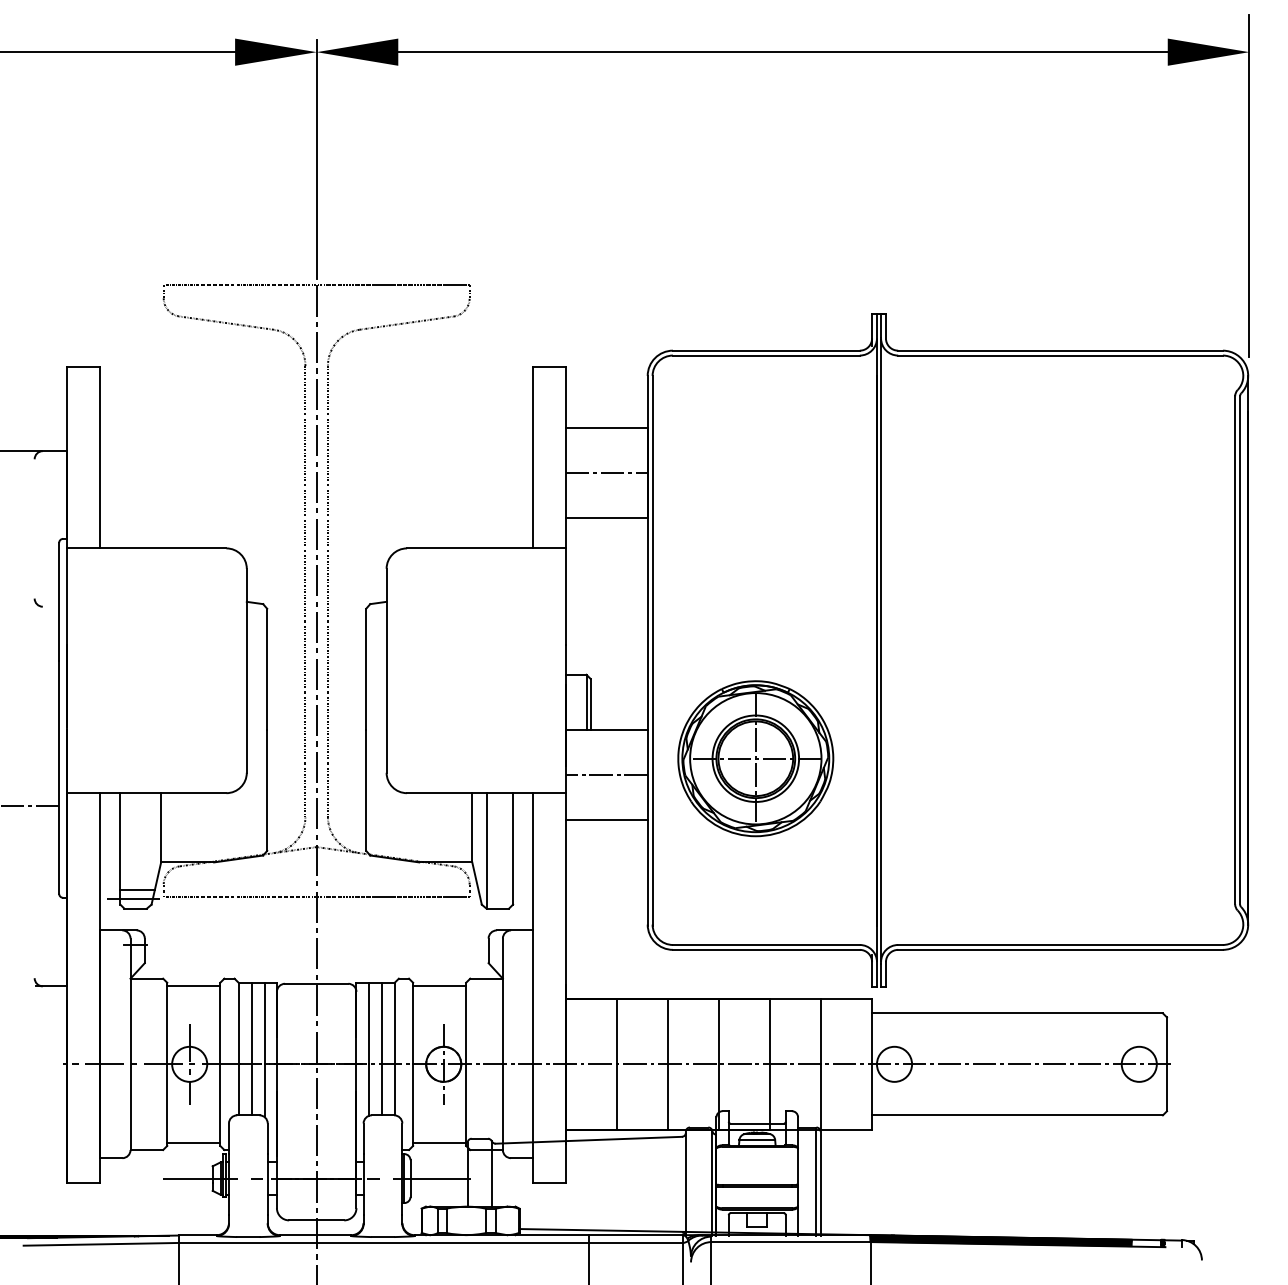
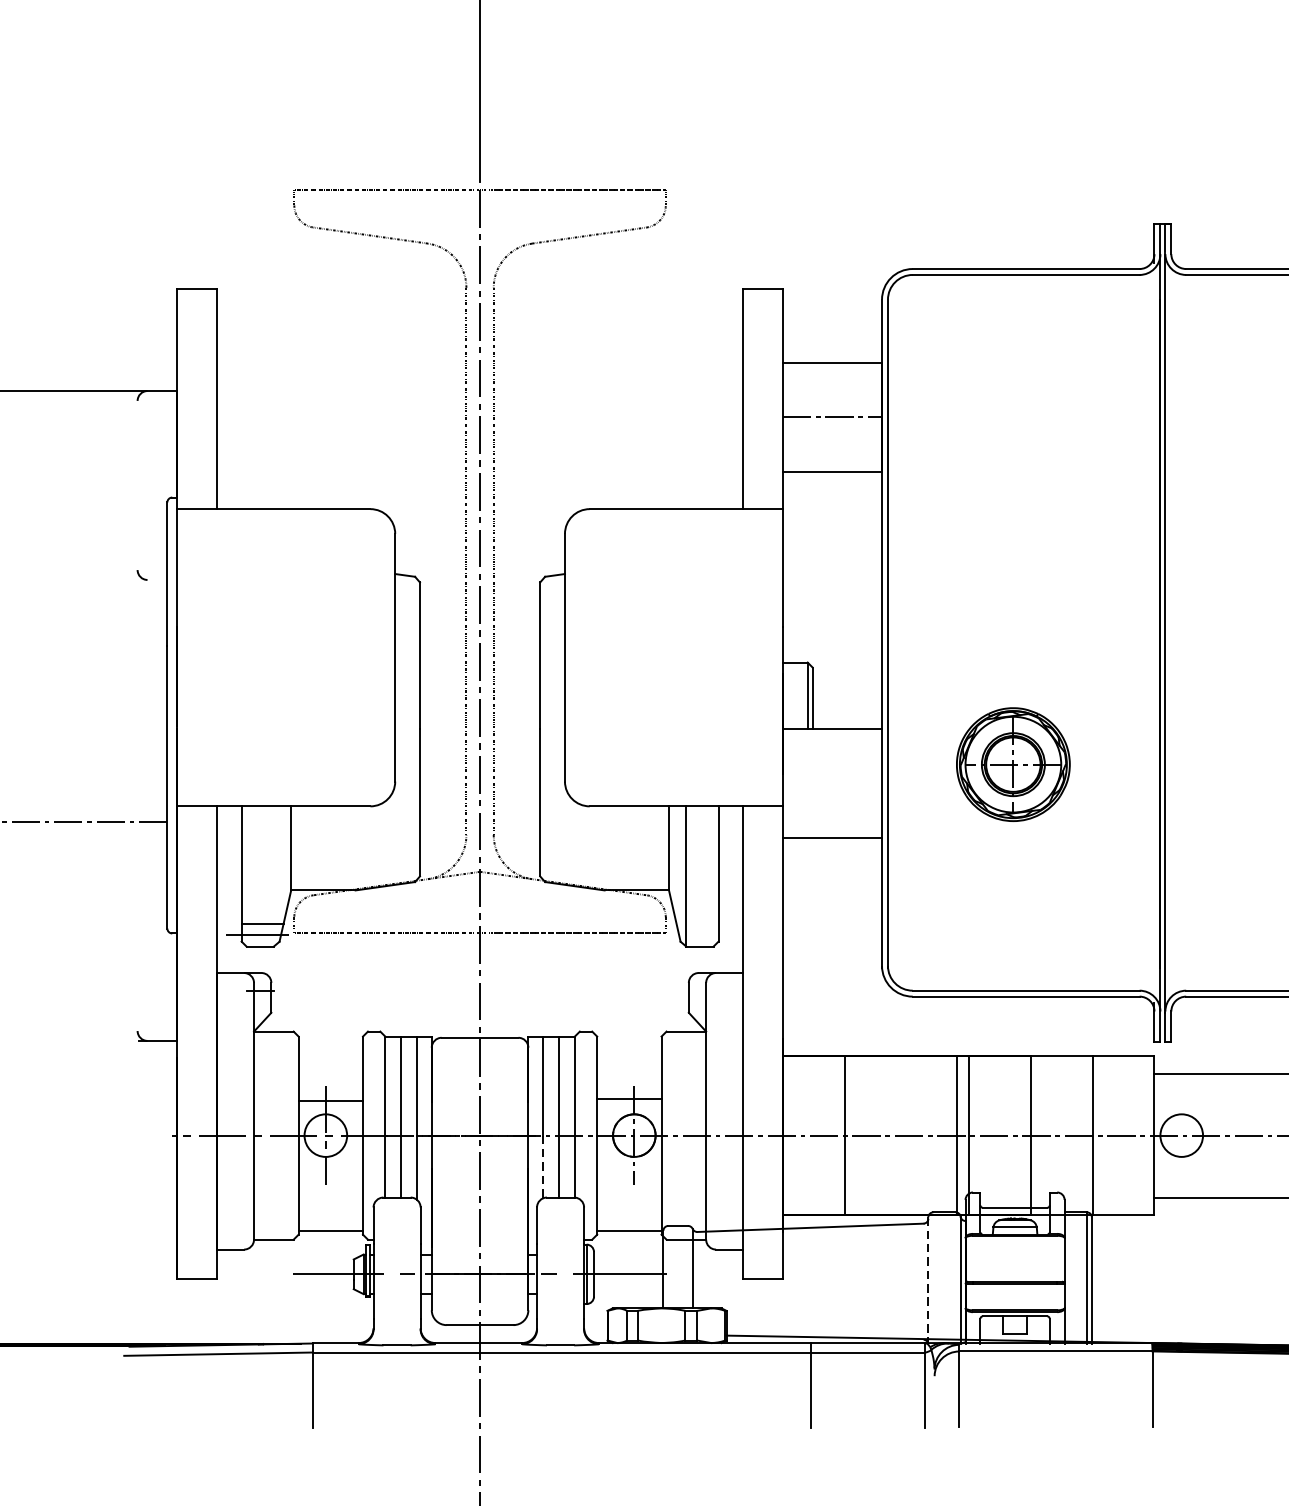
part: (755, 758) -> (1012, 764), size x0.6
line: (606, 774) -> (831, 783), removed
line: (193, 985) -> (330, 1100), moved
line: (439, 985) -> (629, 1098), moved
line: (668, 1064) -> (957, 1135), moved
line: (368, 1090) -> (542, 1167), solid -> dashed
line: (685, 1184) -> (927, 1281), solid -> dashed

